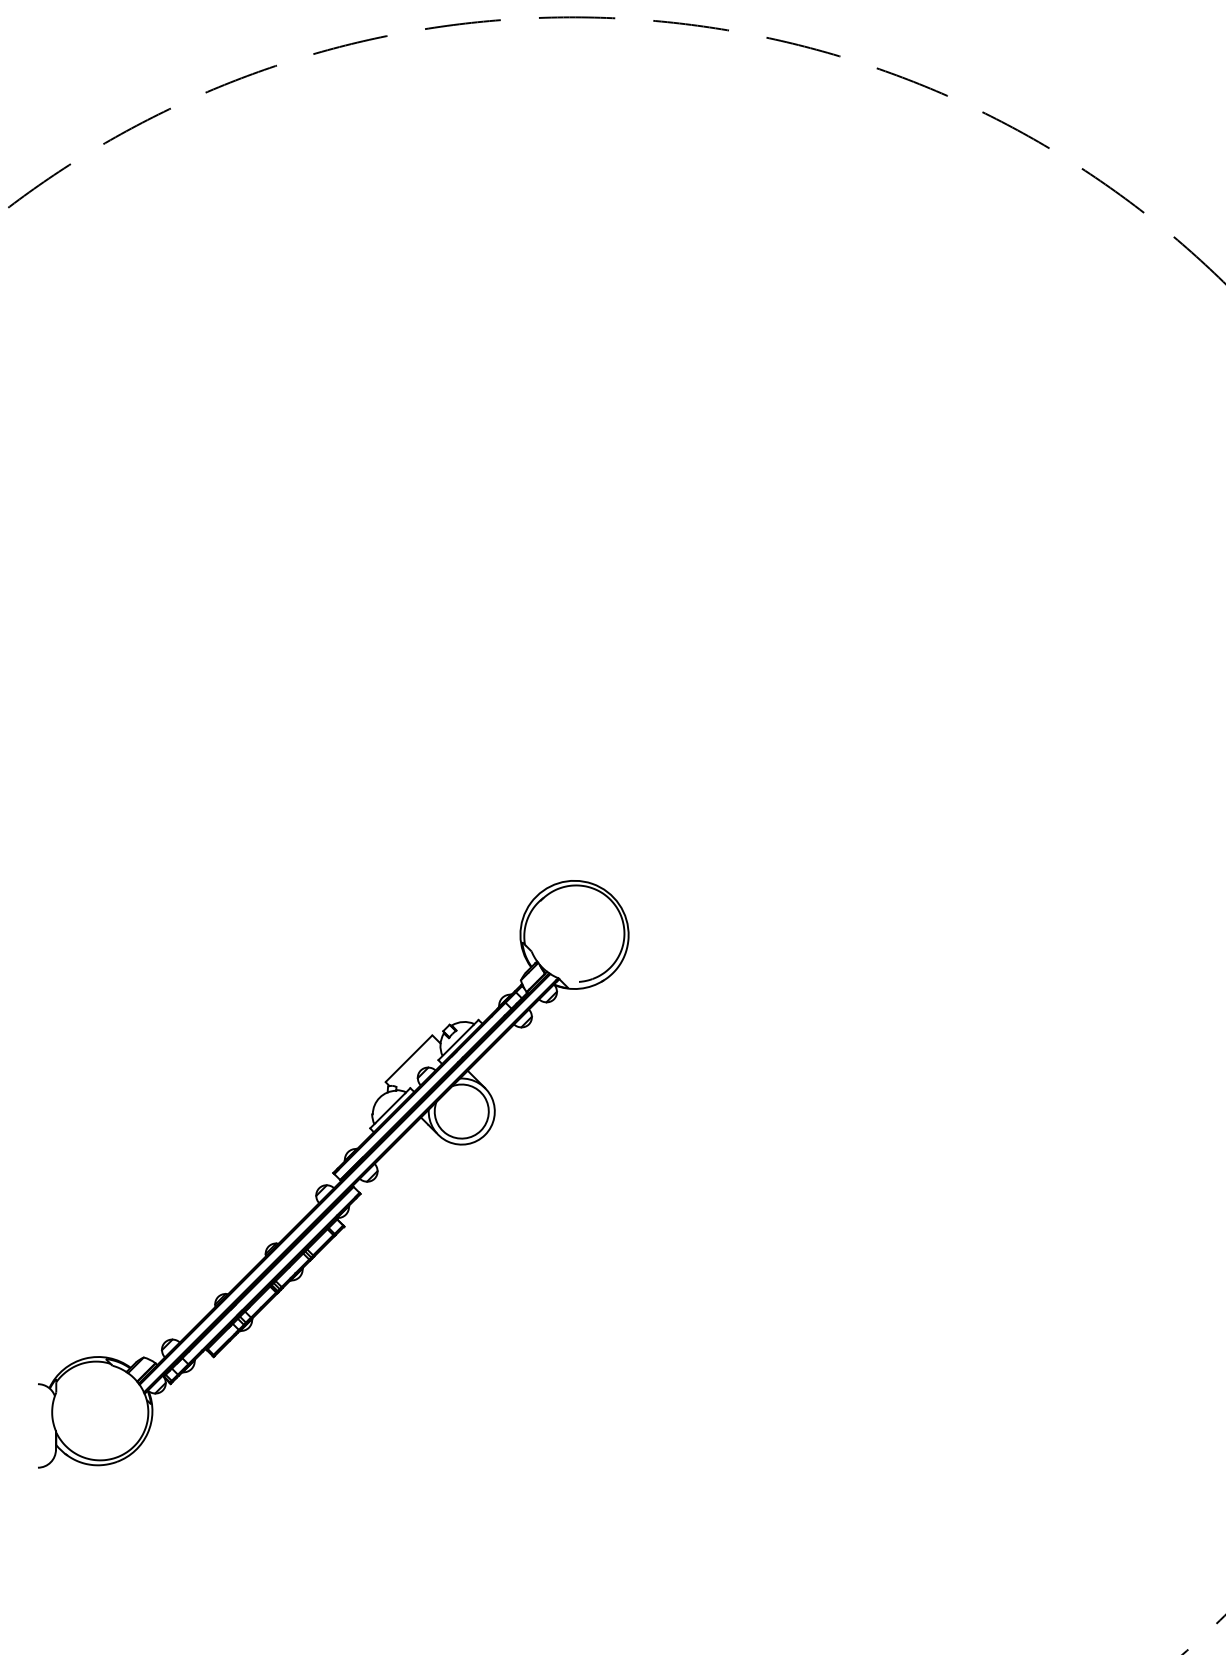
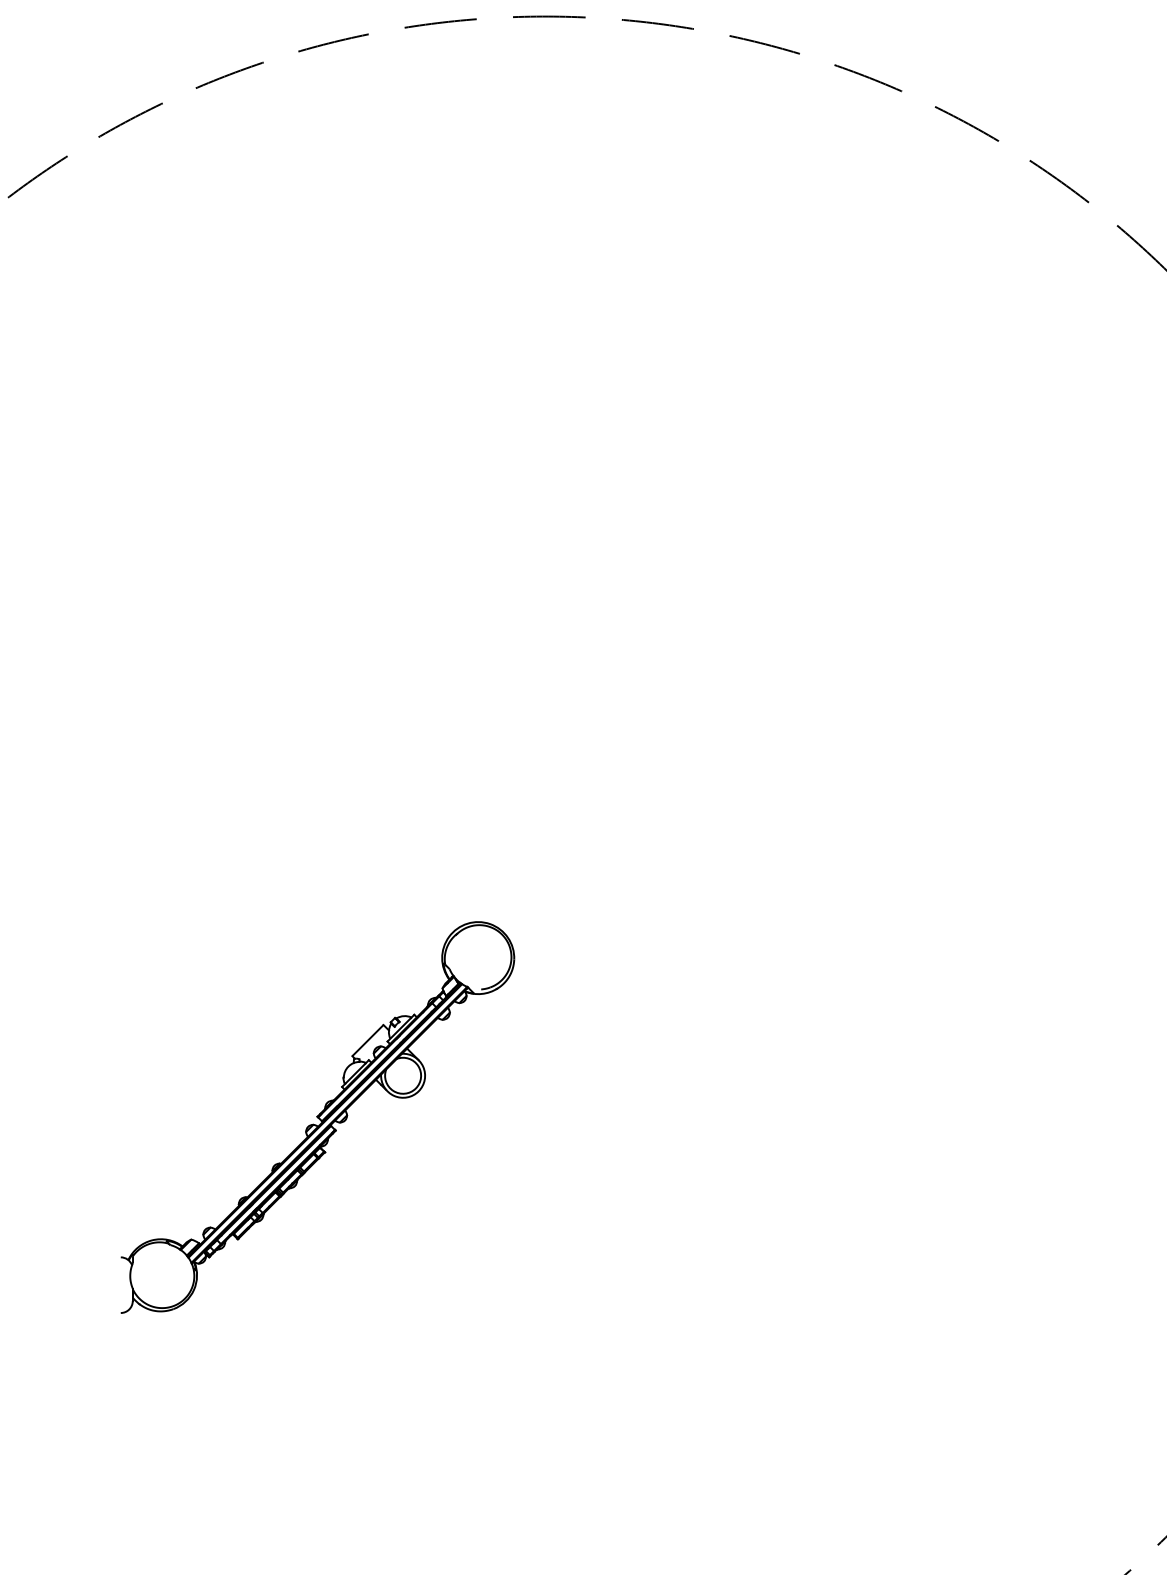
part: (333, 1174) -> (317, 1117), size x0.7

